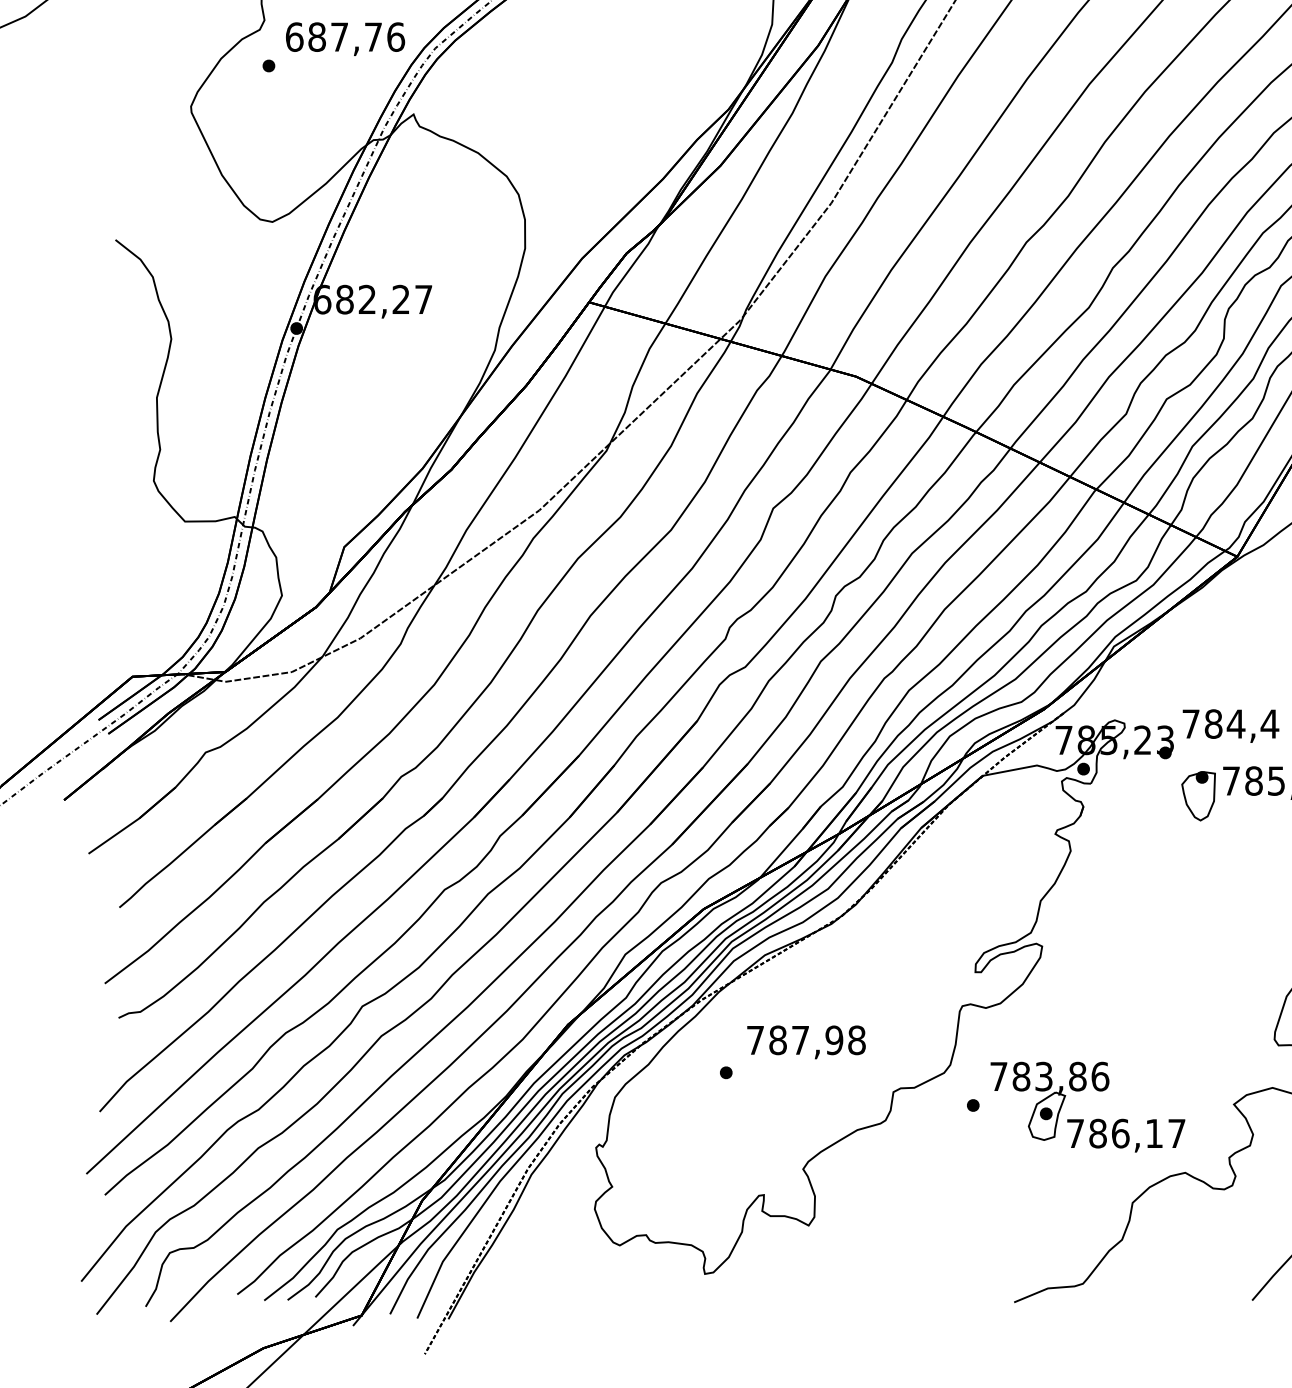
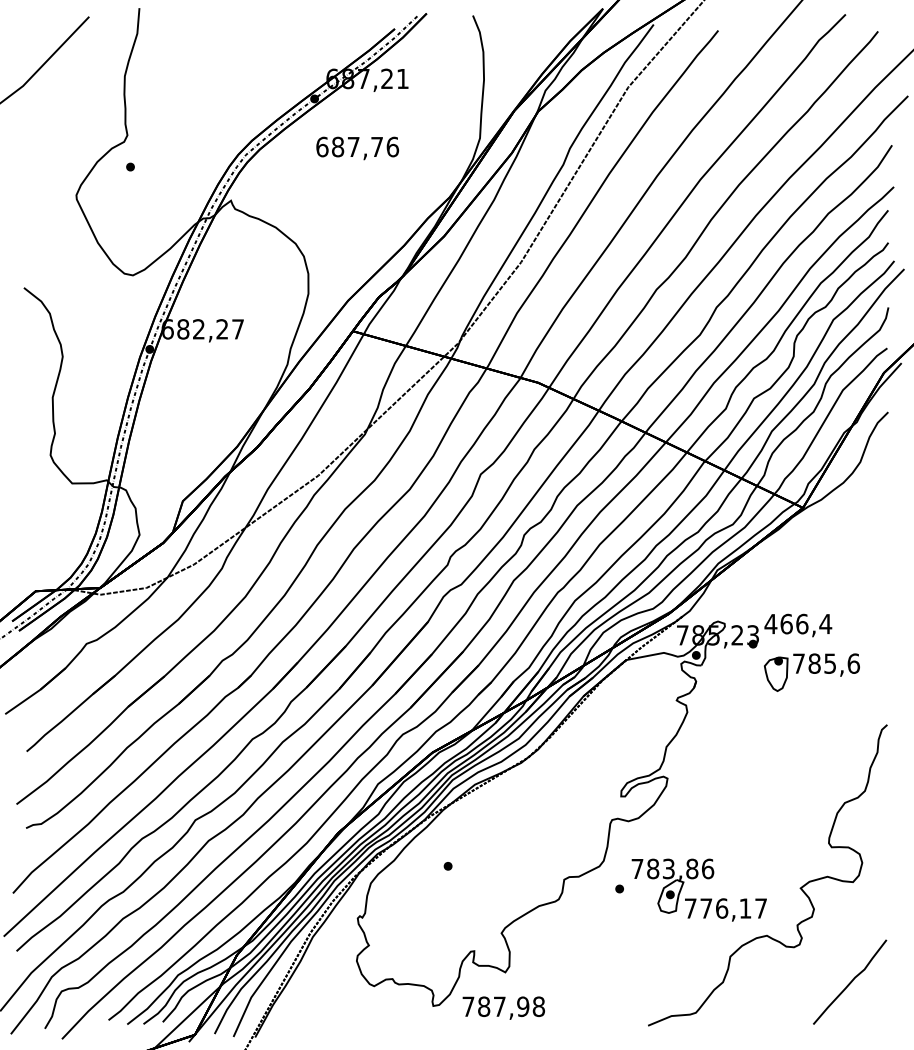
text: (345, 39) -> (357, 148), moved
text: (1213, 723) -> (786, 623), 784,4 -> 466,4
text: (805, 1041) -> (503, 1007), moved
text: (1098, 1133) -> (706, 908), 786,17 -> 776,17

